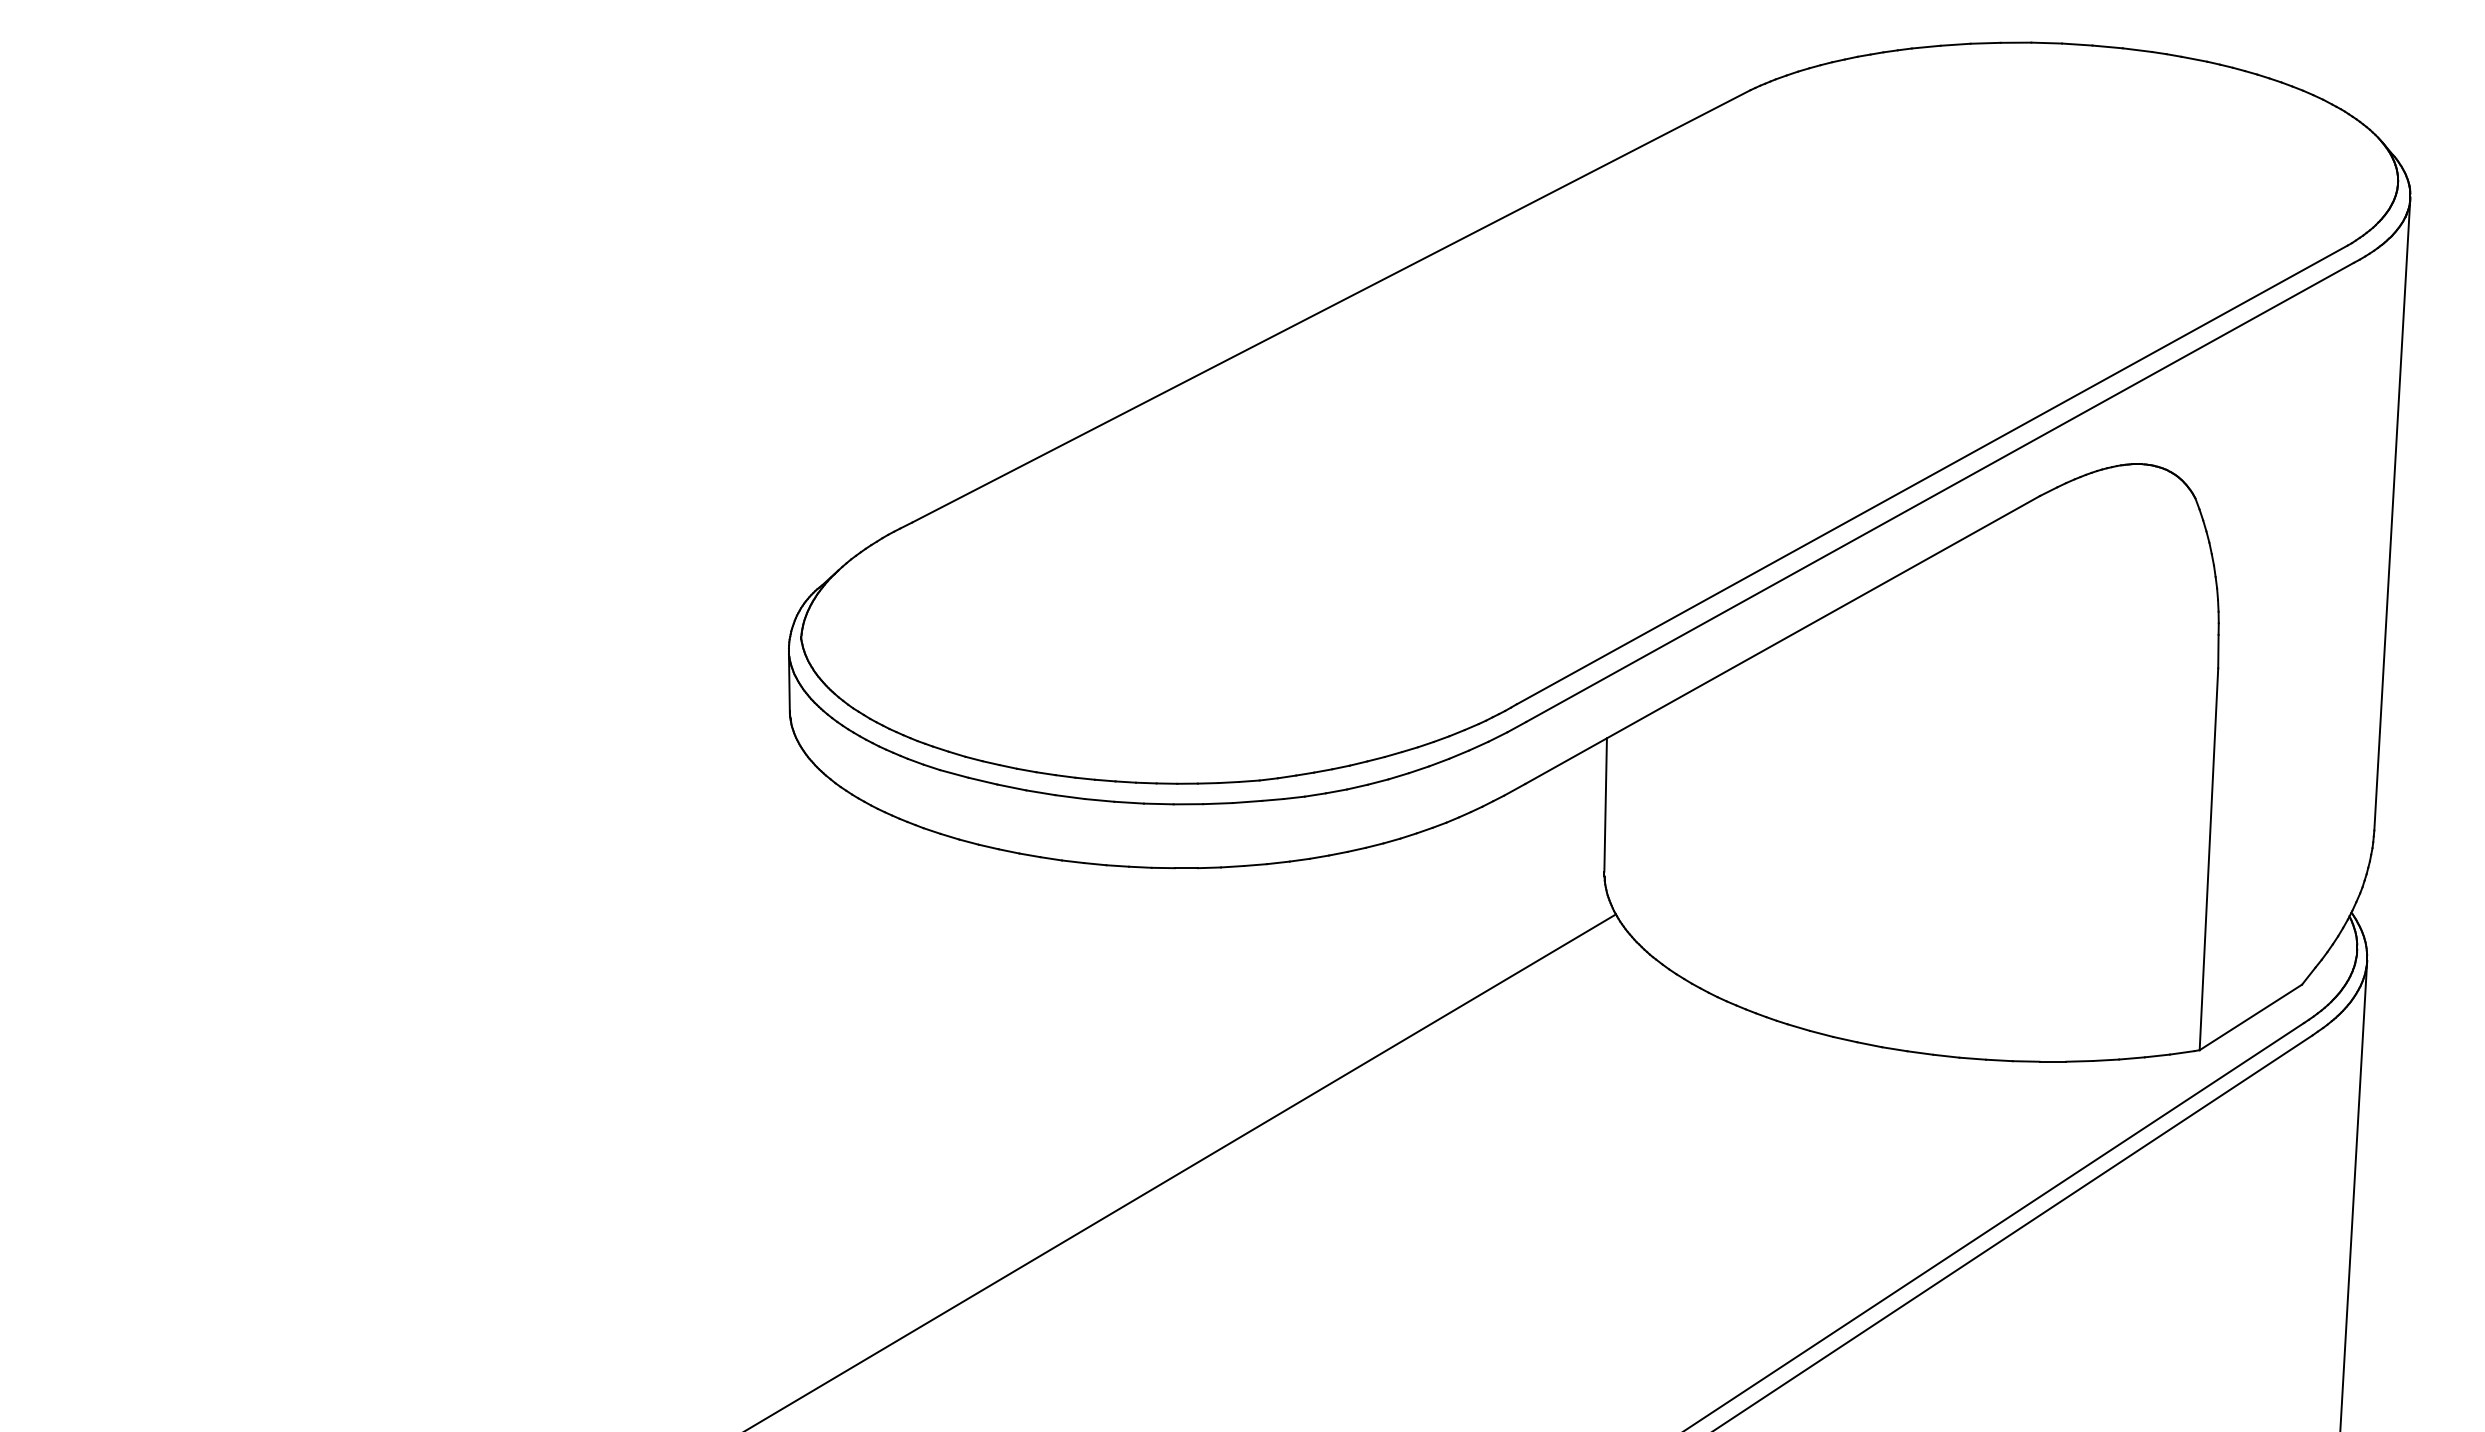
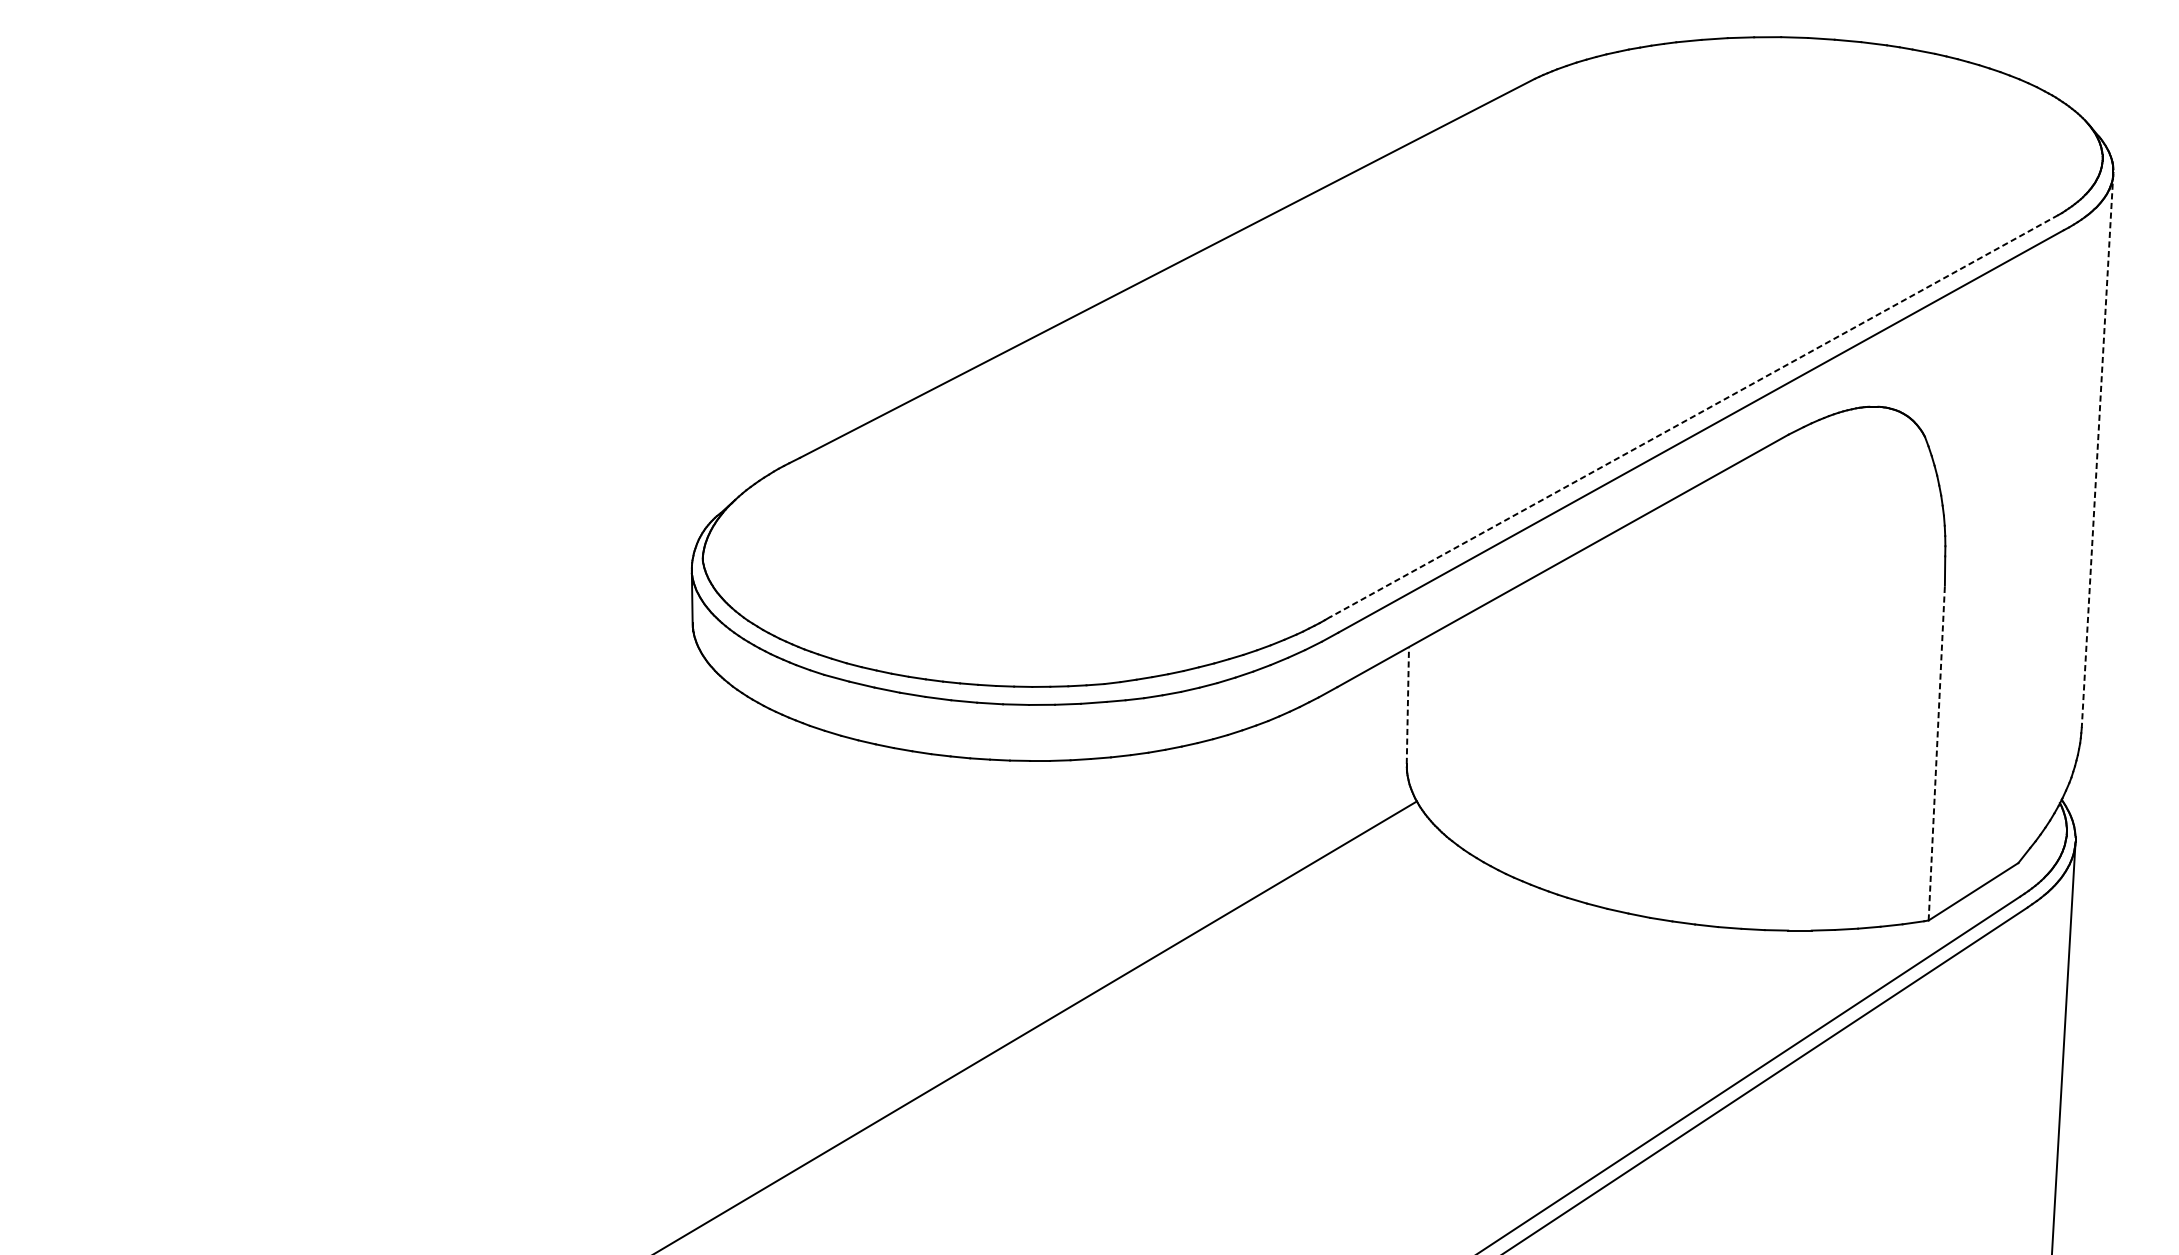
line: (1931, 475) -> (1693, 416), solid -> dashed
line: (2392, 515) -> (2097, 451), solid -> dashed
line: (1605, 804) -> (1407, 705), solid -> dashed
line: (2208, 858) -> (1936, 752), solid -> dashed

